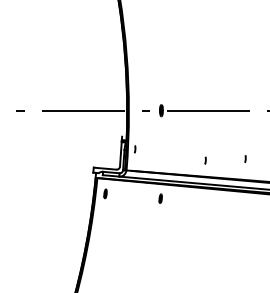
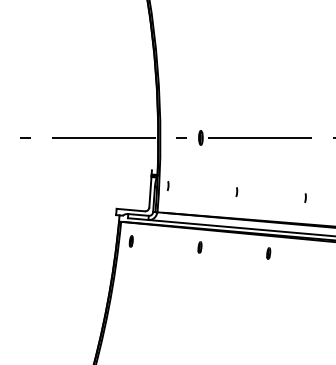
curve: (205, 160) -> (236, 192), moved
part: (215, 203) -> (268, 253), added

